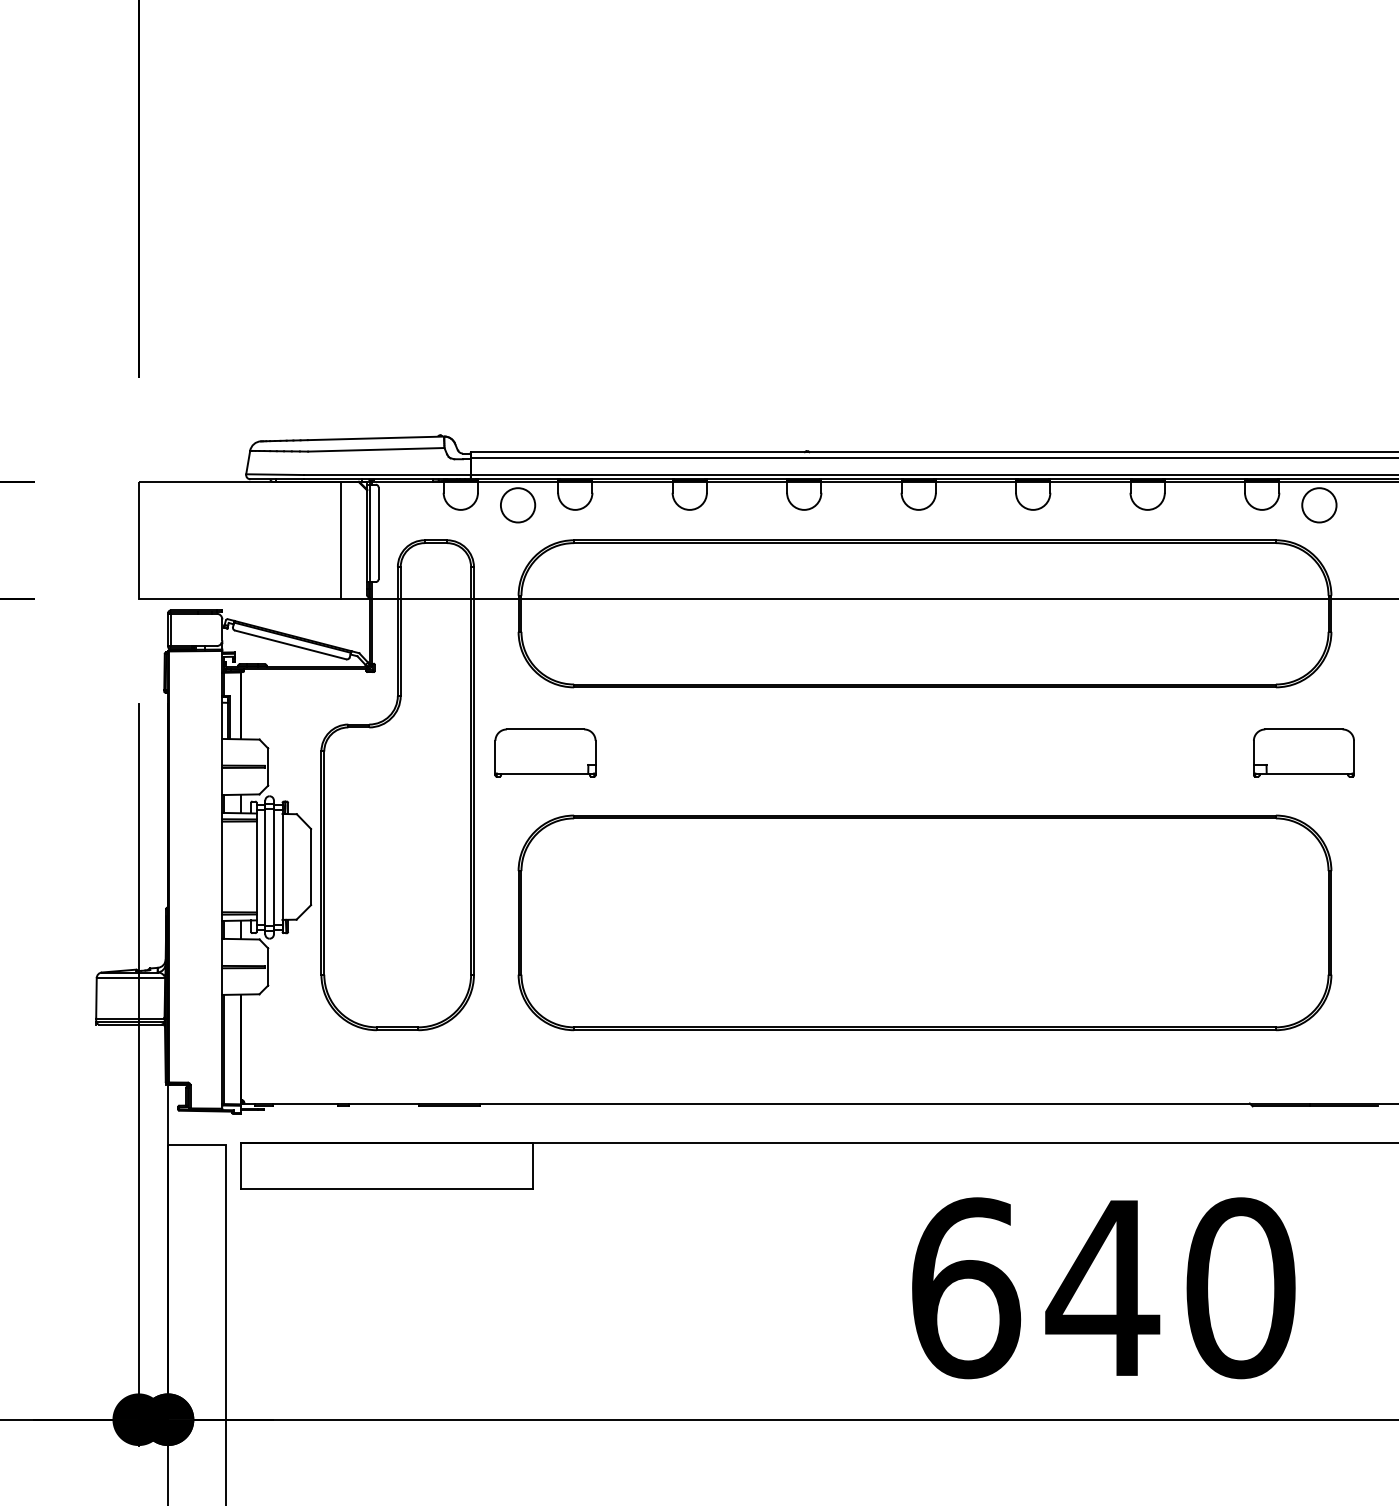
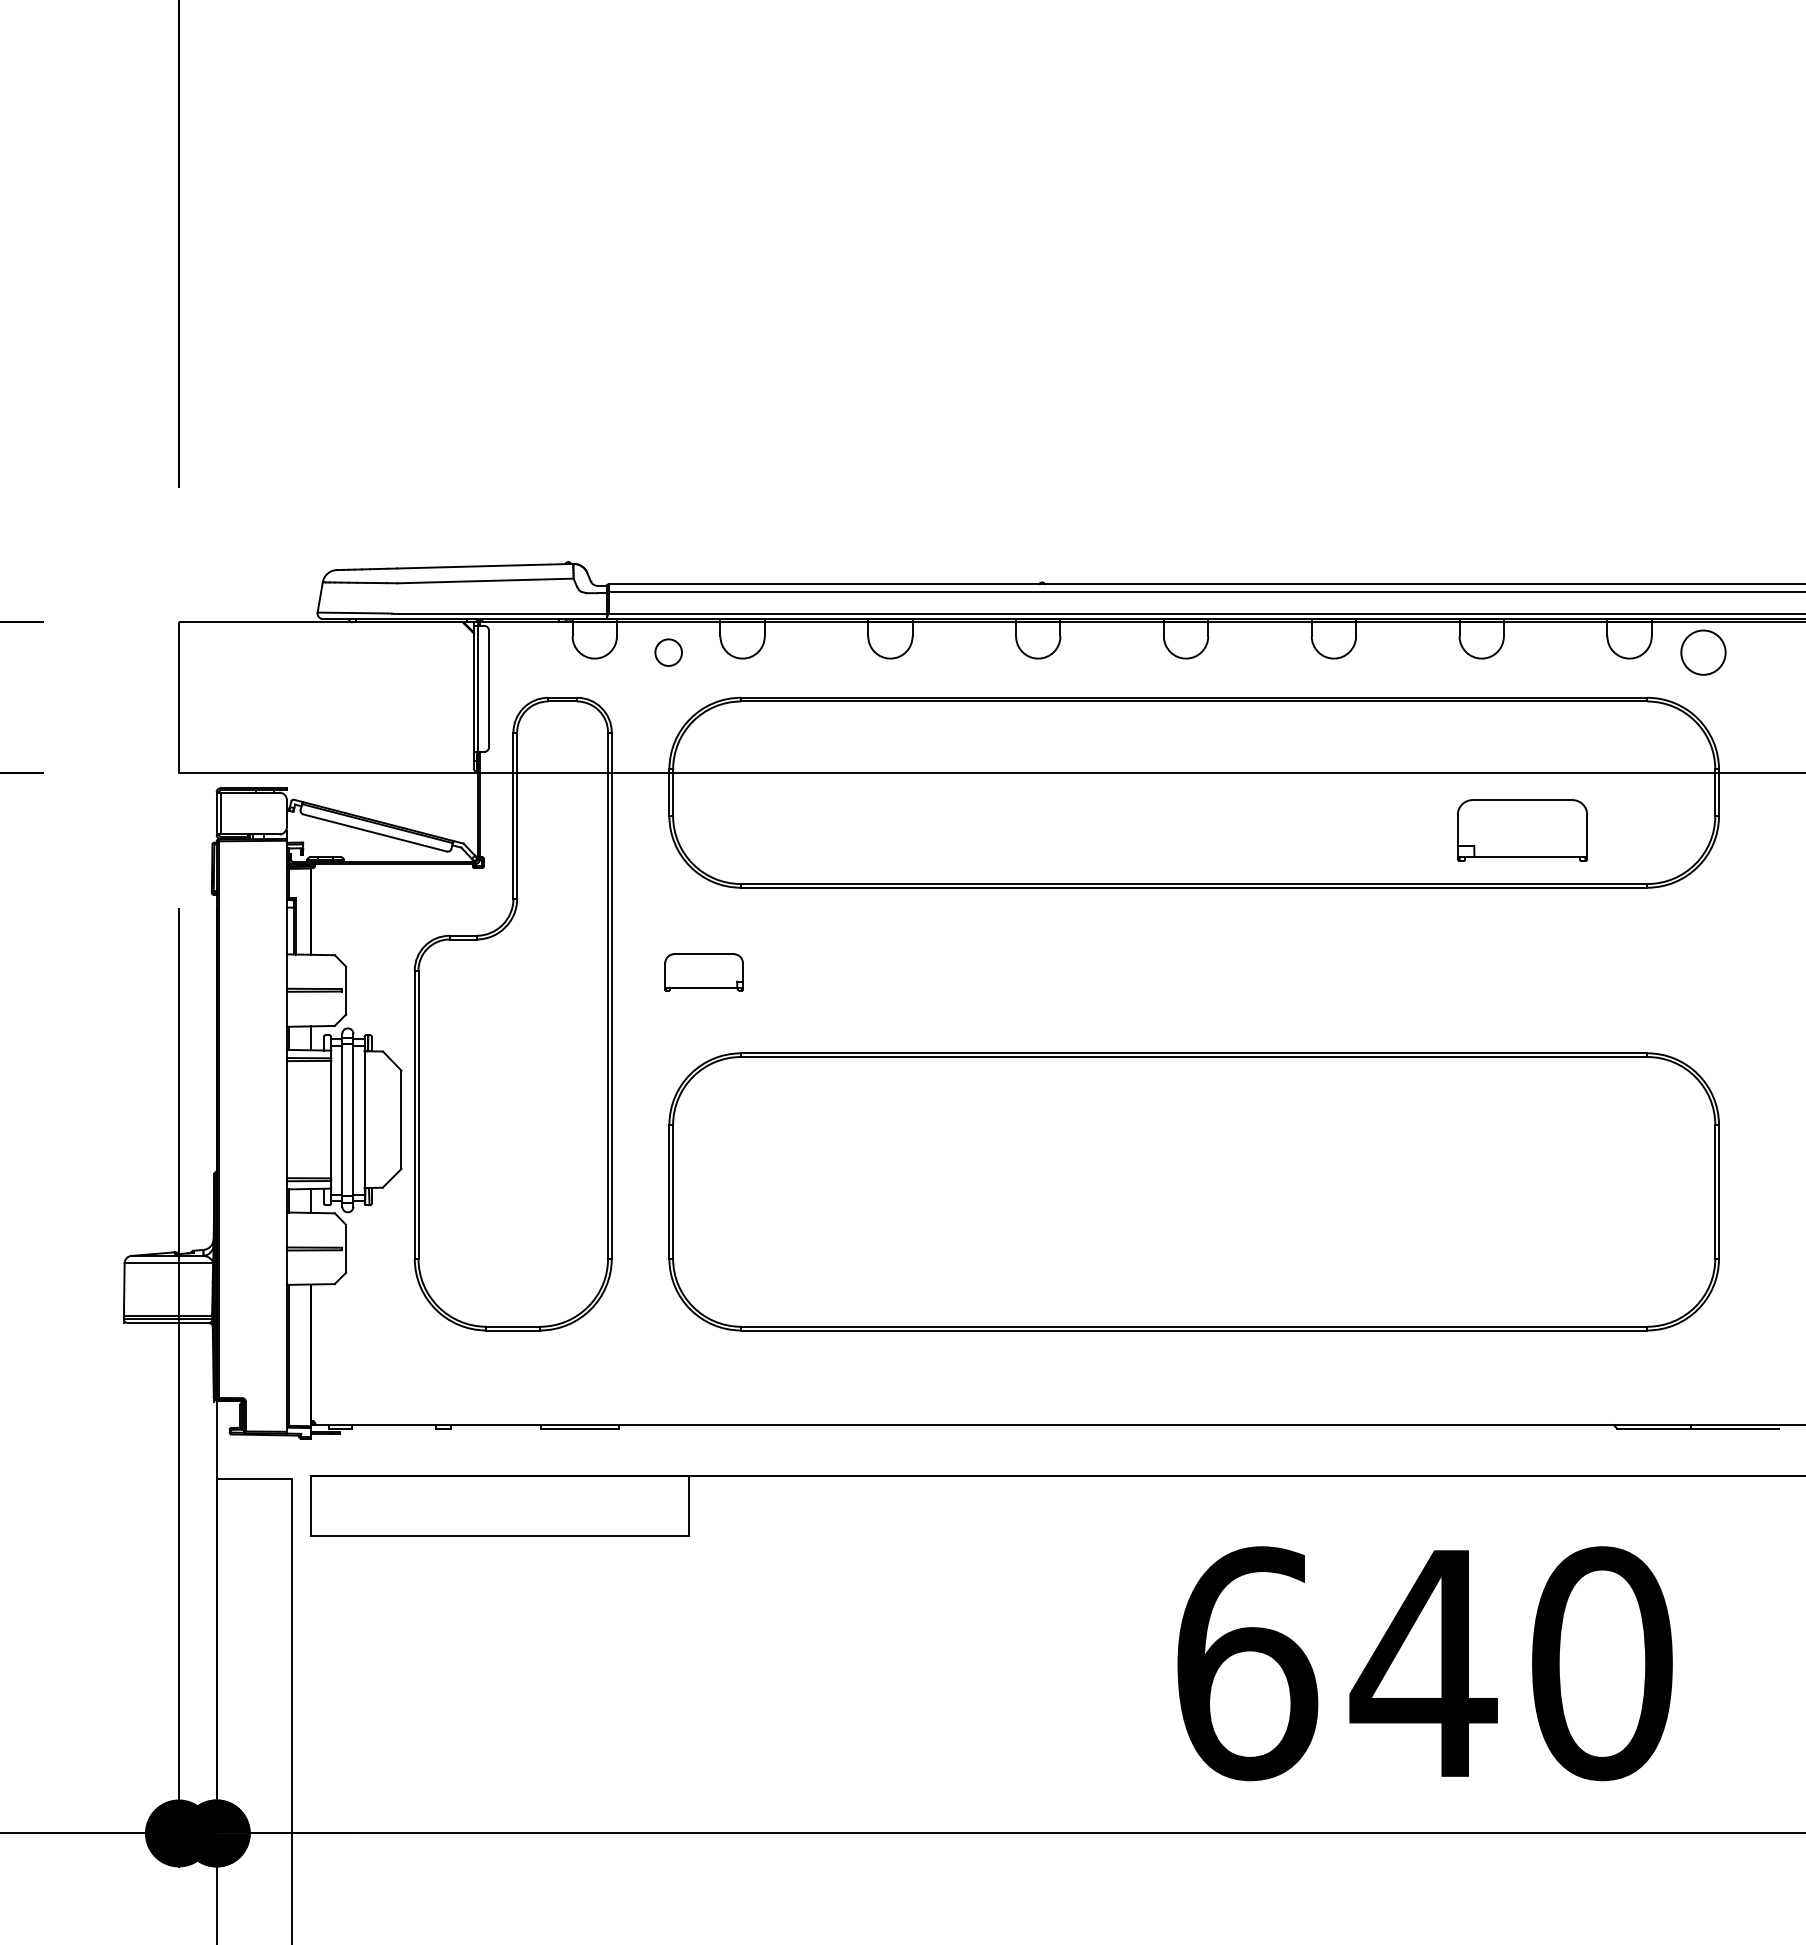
circle: (517, 505) -> (668, 652), size x0.6
line: (340, 540) -> (439, 697), removed
part: (545, 753) -> (703, 972), size x0.6
part: (1303, 753) -> (1522, 830), moved

